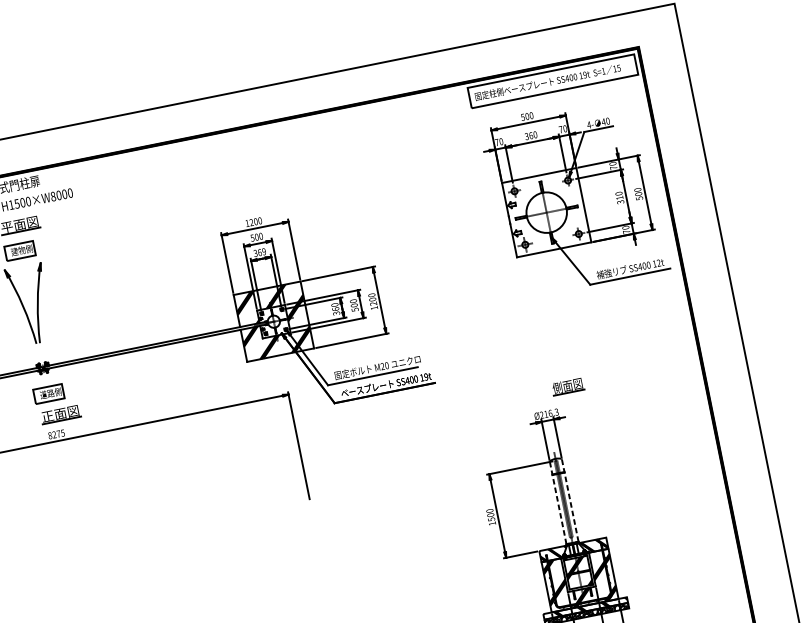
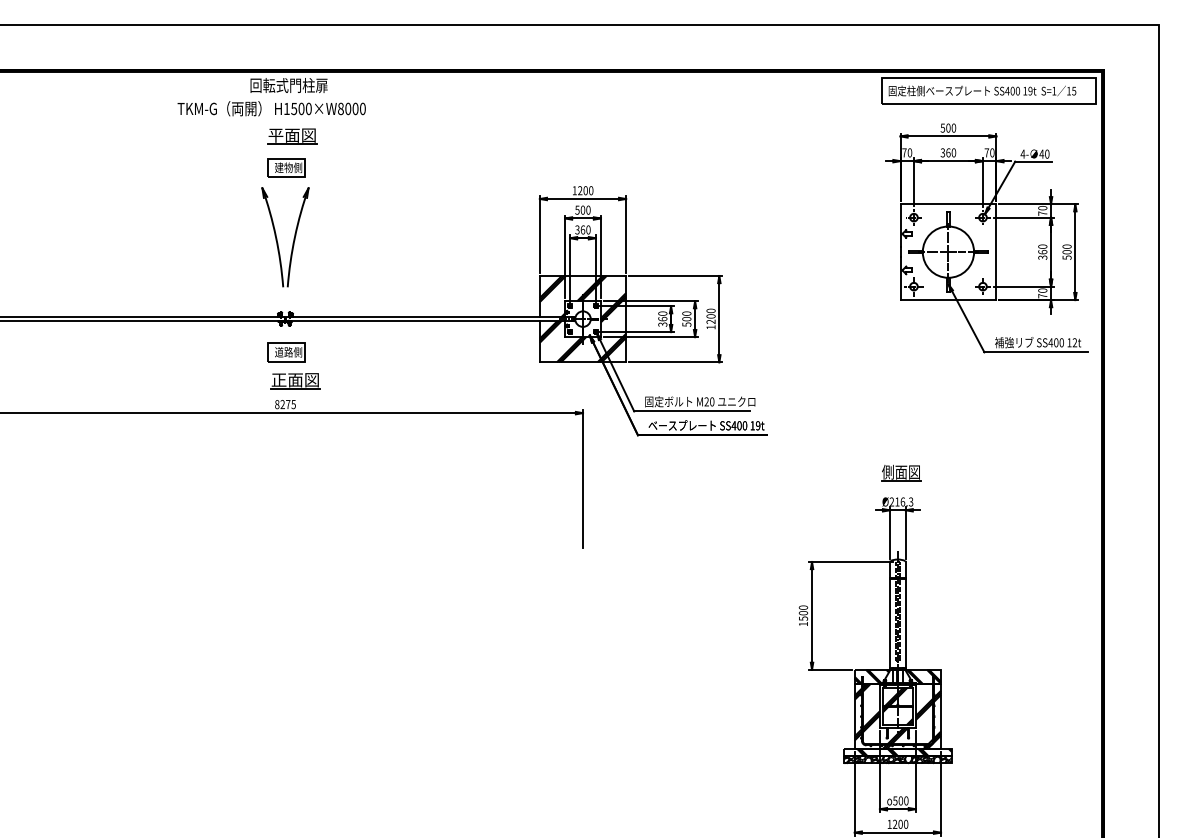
text: (619, 198) -> (1042, 252), 310 -> 360
text: (264, 251) -> (588, 229), 369 -> 360
part: (568, 386) -> (901, 472), moved
line: (570, 500) -> (905, 614), dashed -> solid
line: (558, 503) -> (890, 615), dashed -> solid

